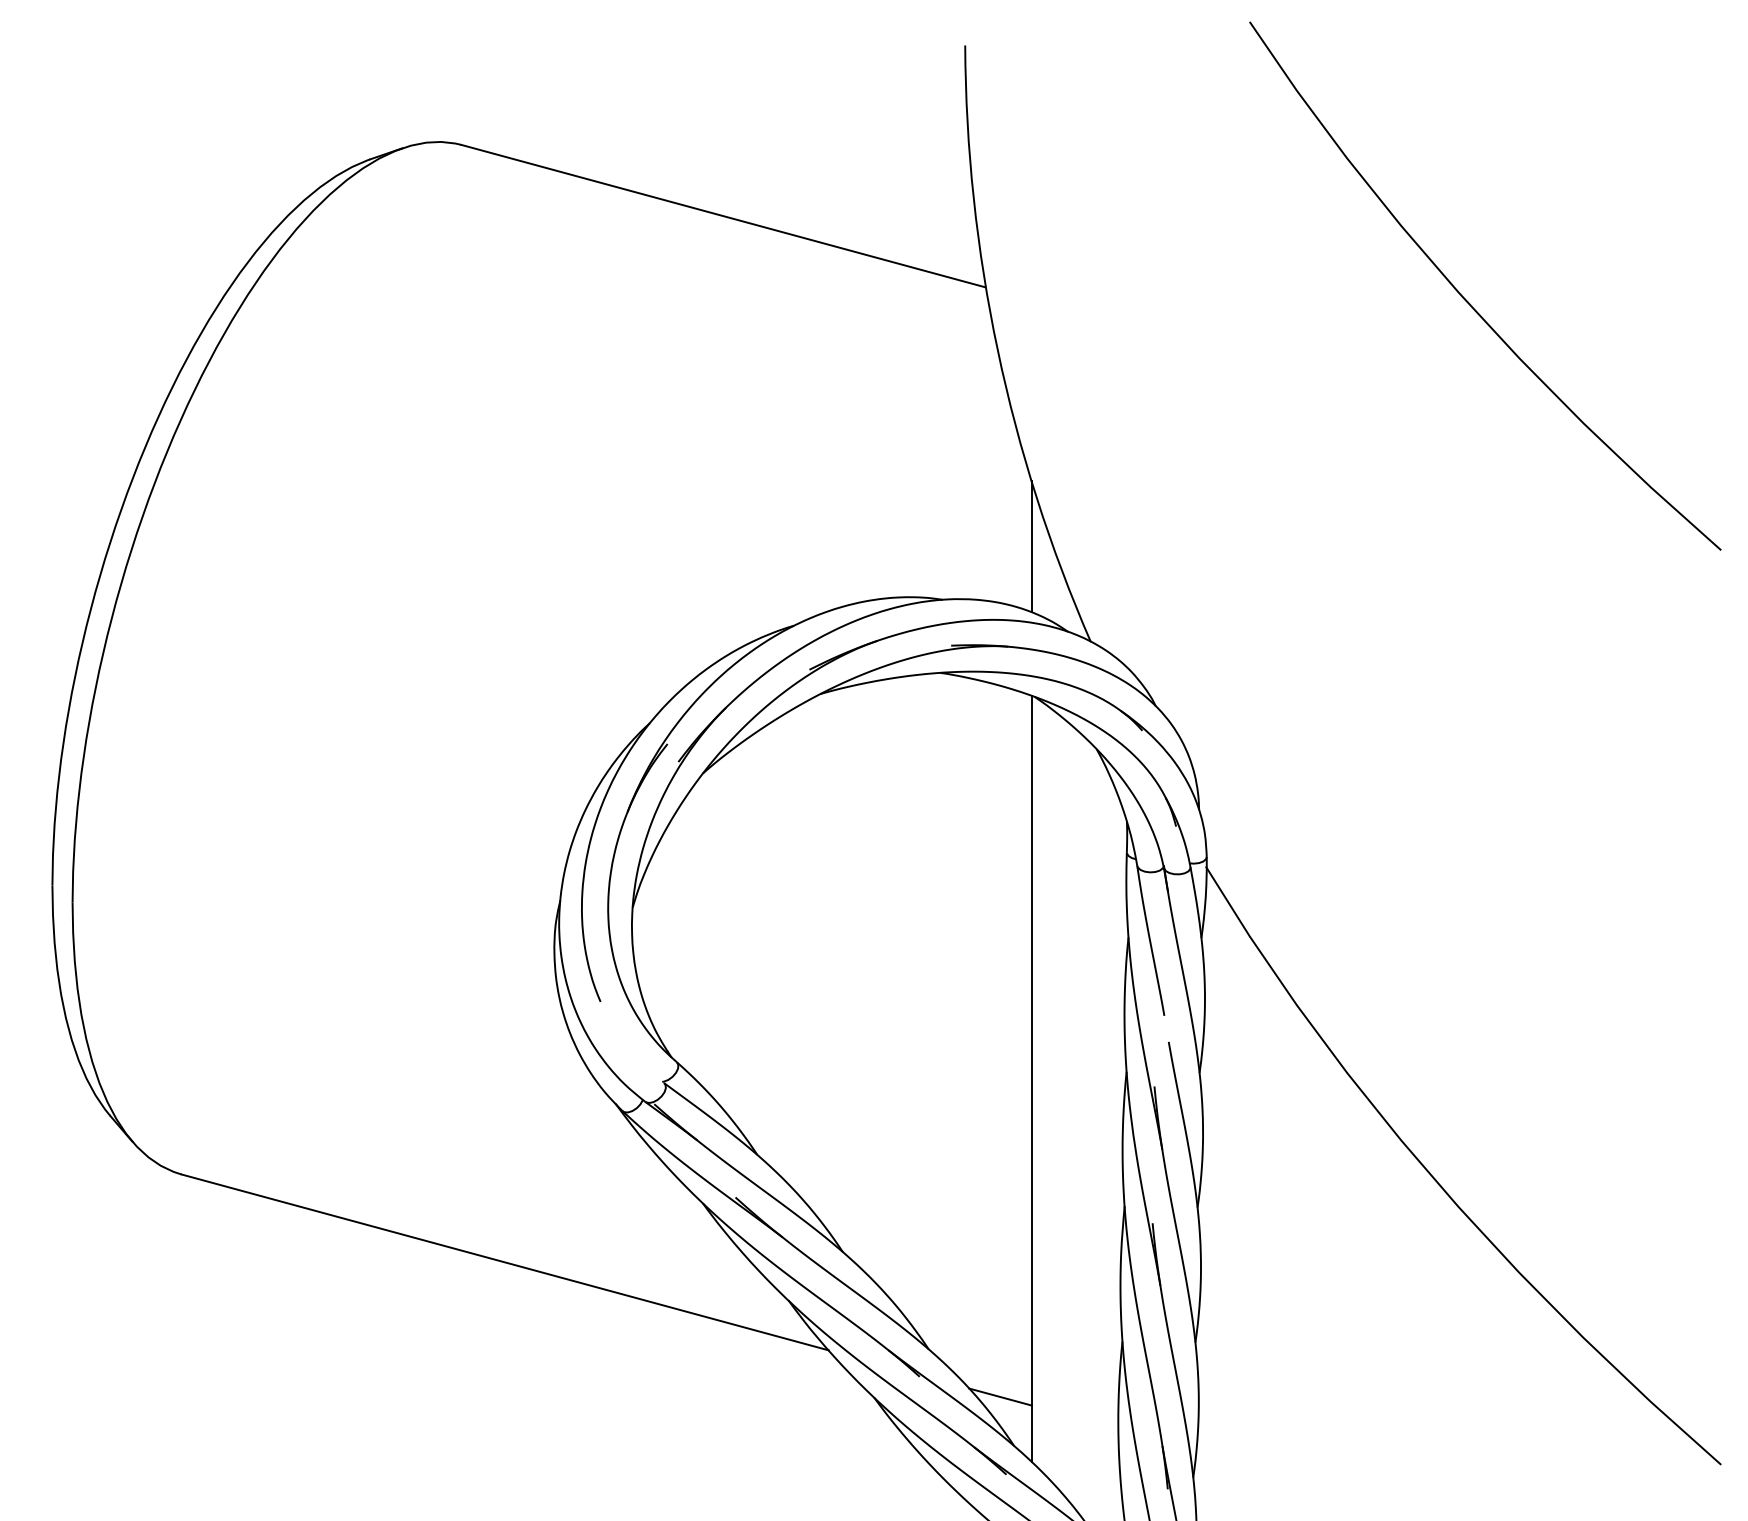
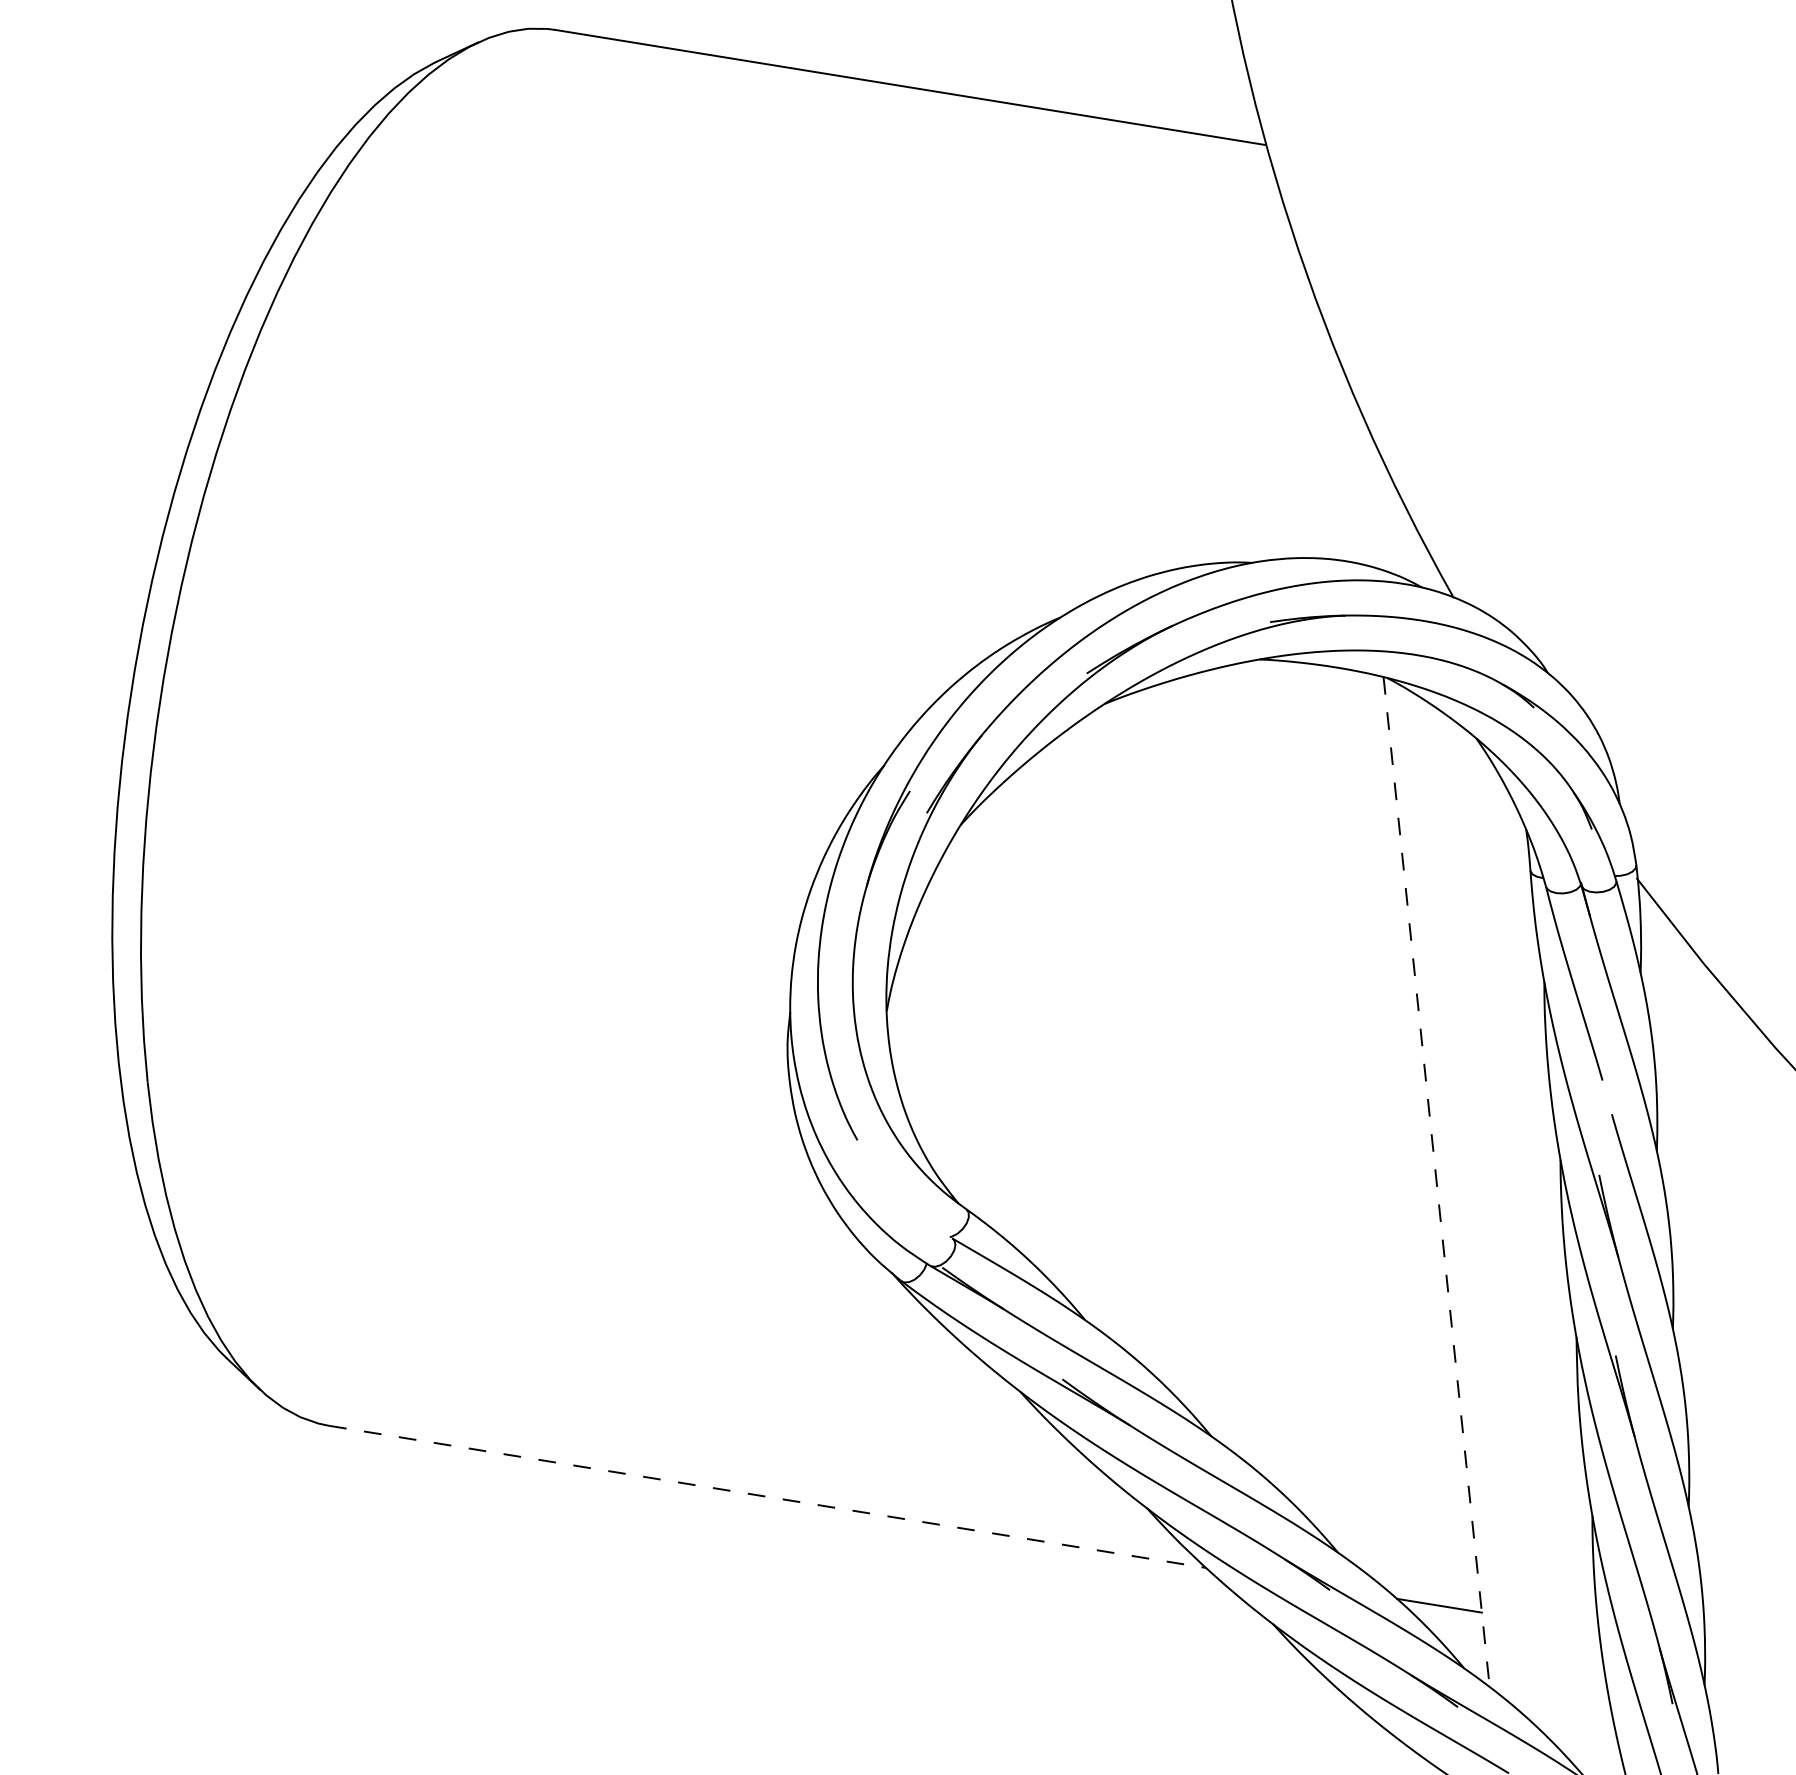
line: (1031, 546) -> (1362, 480), removed
line: (1031, 1079) -> (1436, 1182), solid -> dashed
line: (505, 1262) -> (768, 1496), solid -> dashed

